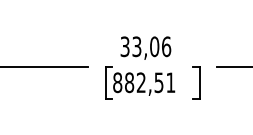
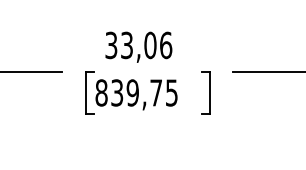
text: (150, 82) -> (144, 92), 882,51 -> 839,75

